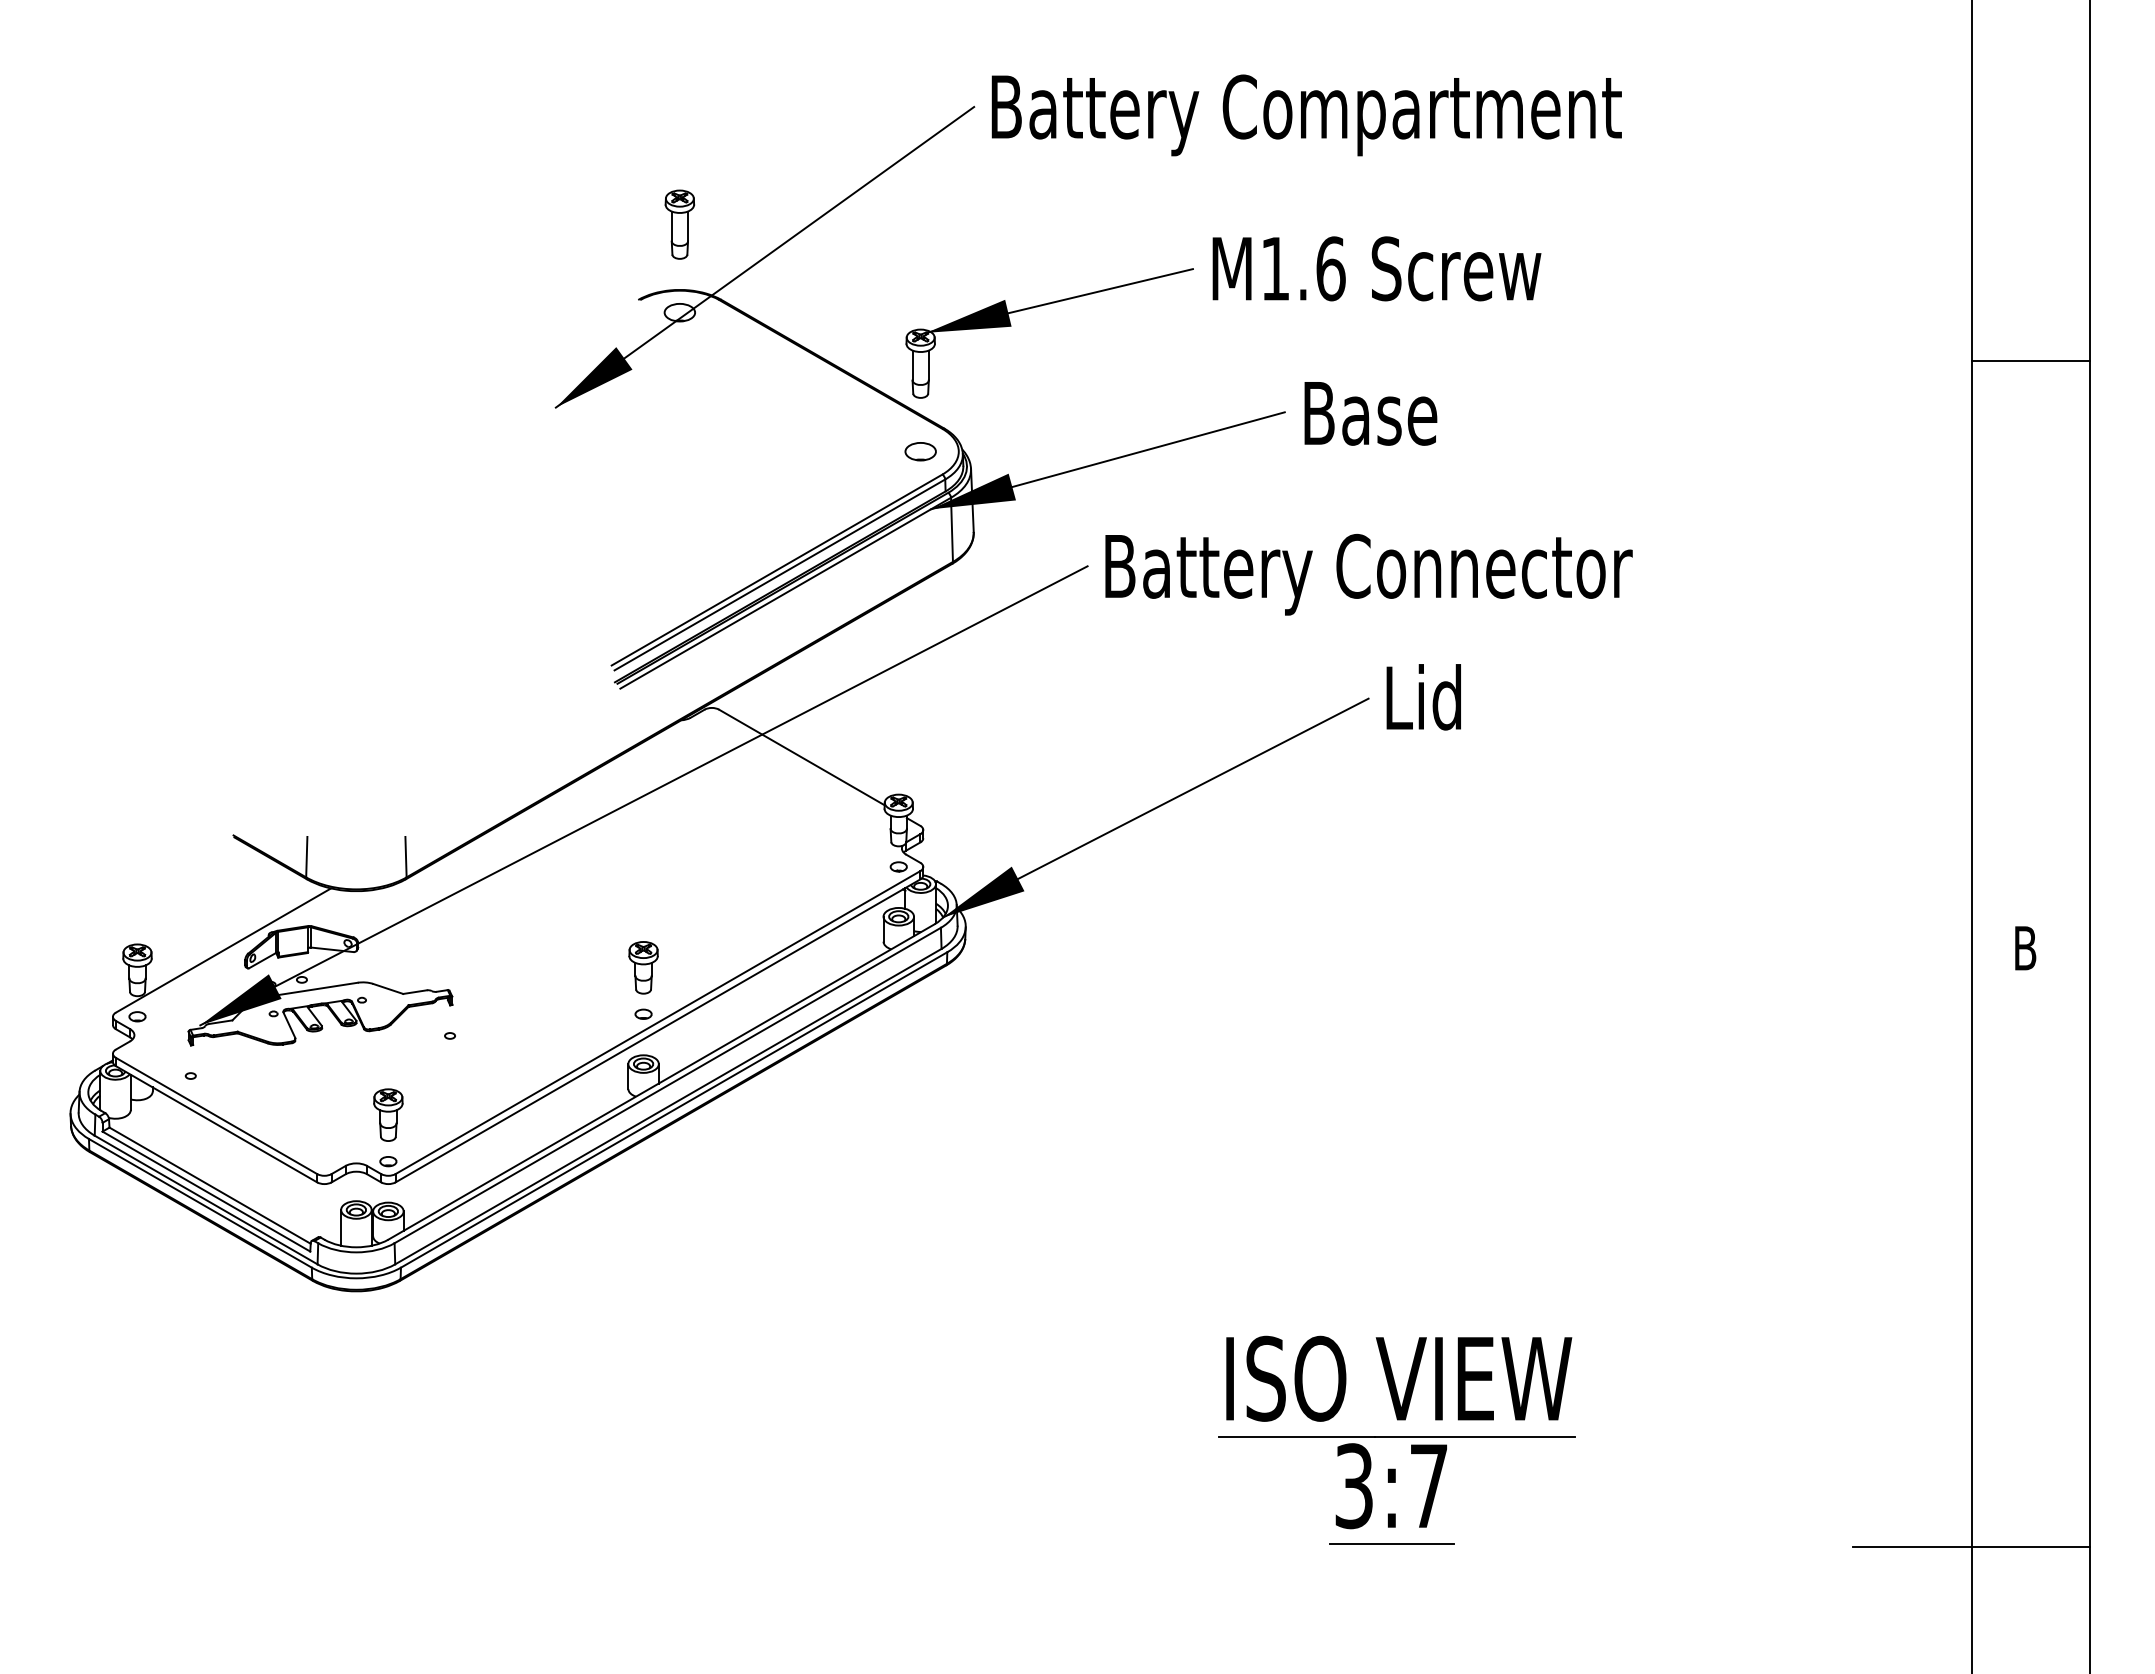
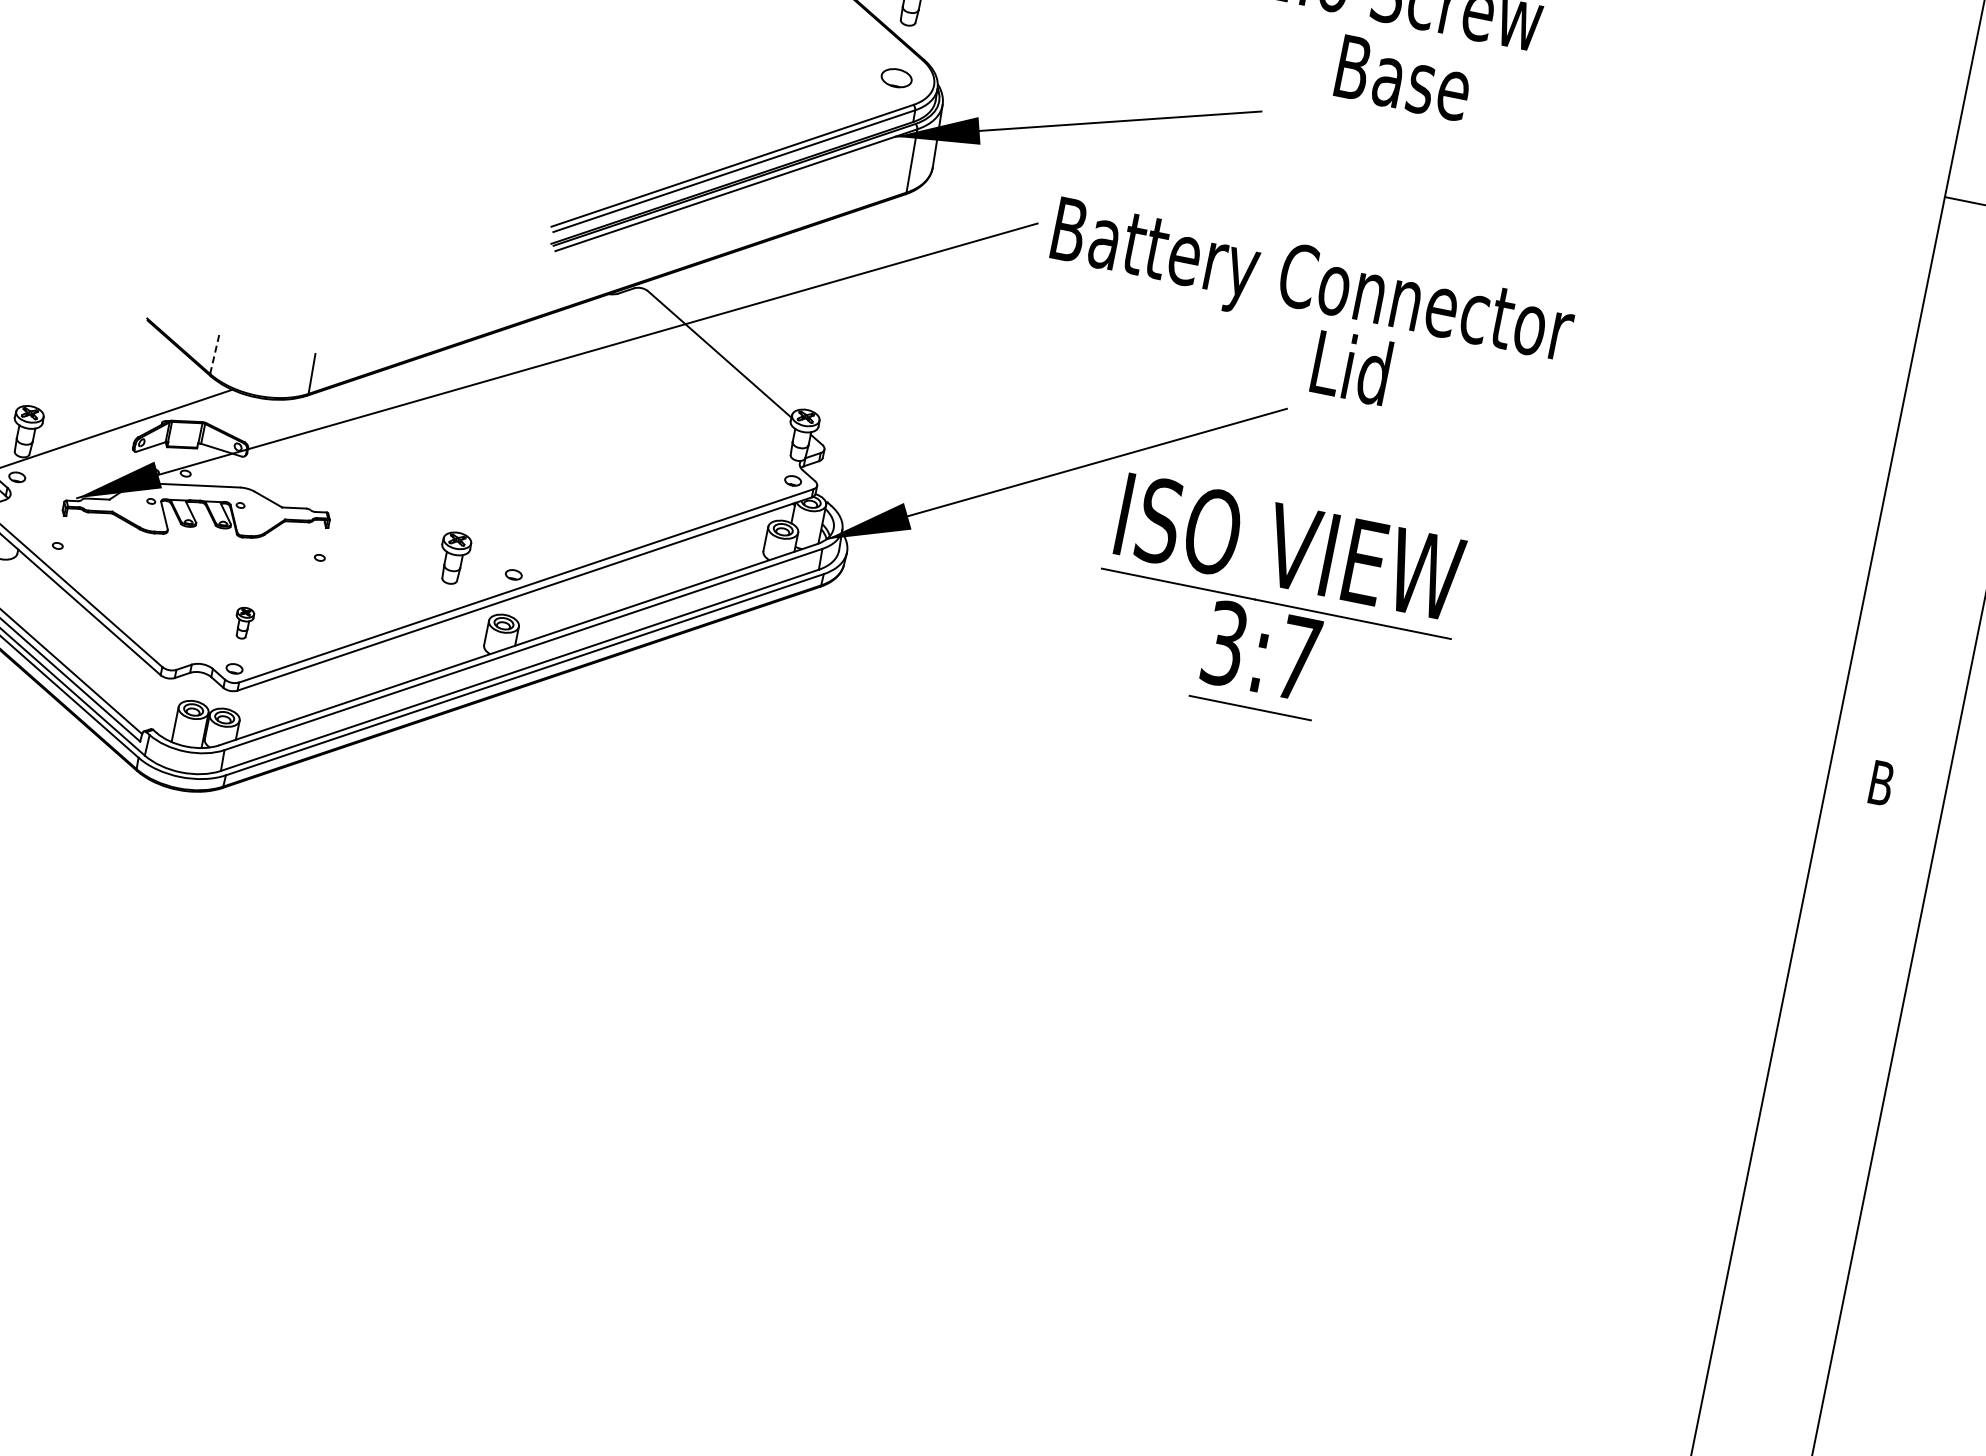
text: (1370, 413) -> (1403, 78), moved
text: (1423, 697) -> (1351, 367), moved
line: (306, 856) -> (214, 353), solid -> dashed
part: (643, 967) -> (453, 557), moved
part: (388, 1114) -> (243, 622), size x0.6
part: (1396, 1439) -> (1275, 606), moved
line: (1971, 1547) -> (1710, 1360), removed

